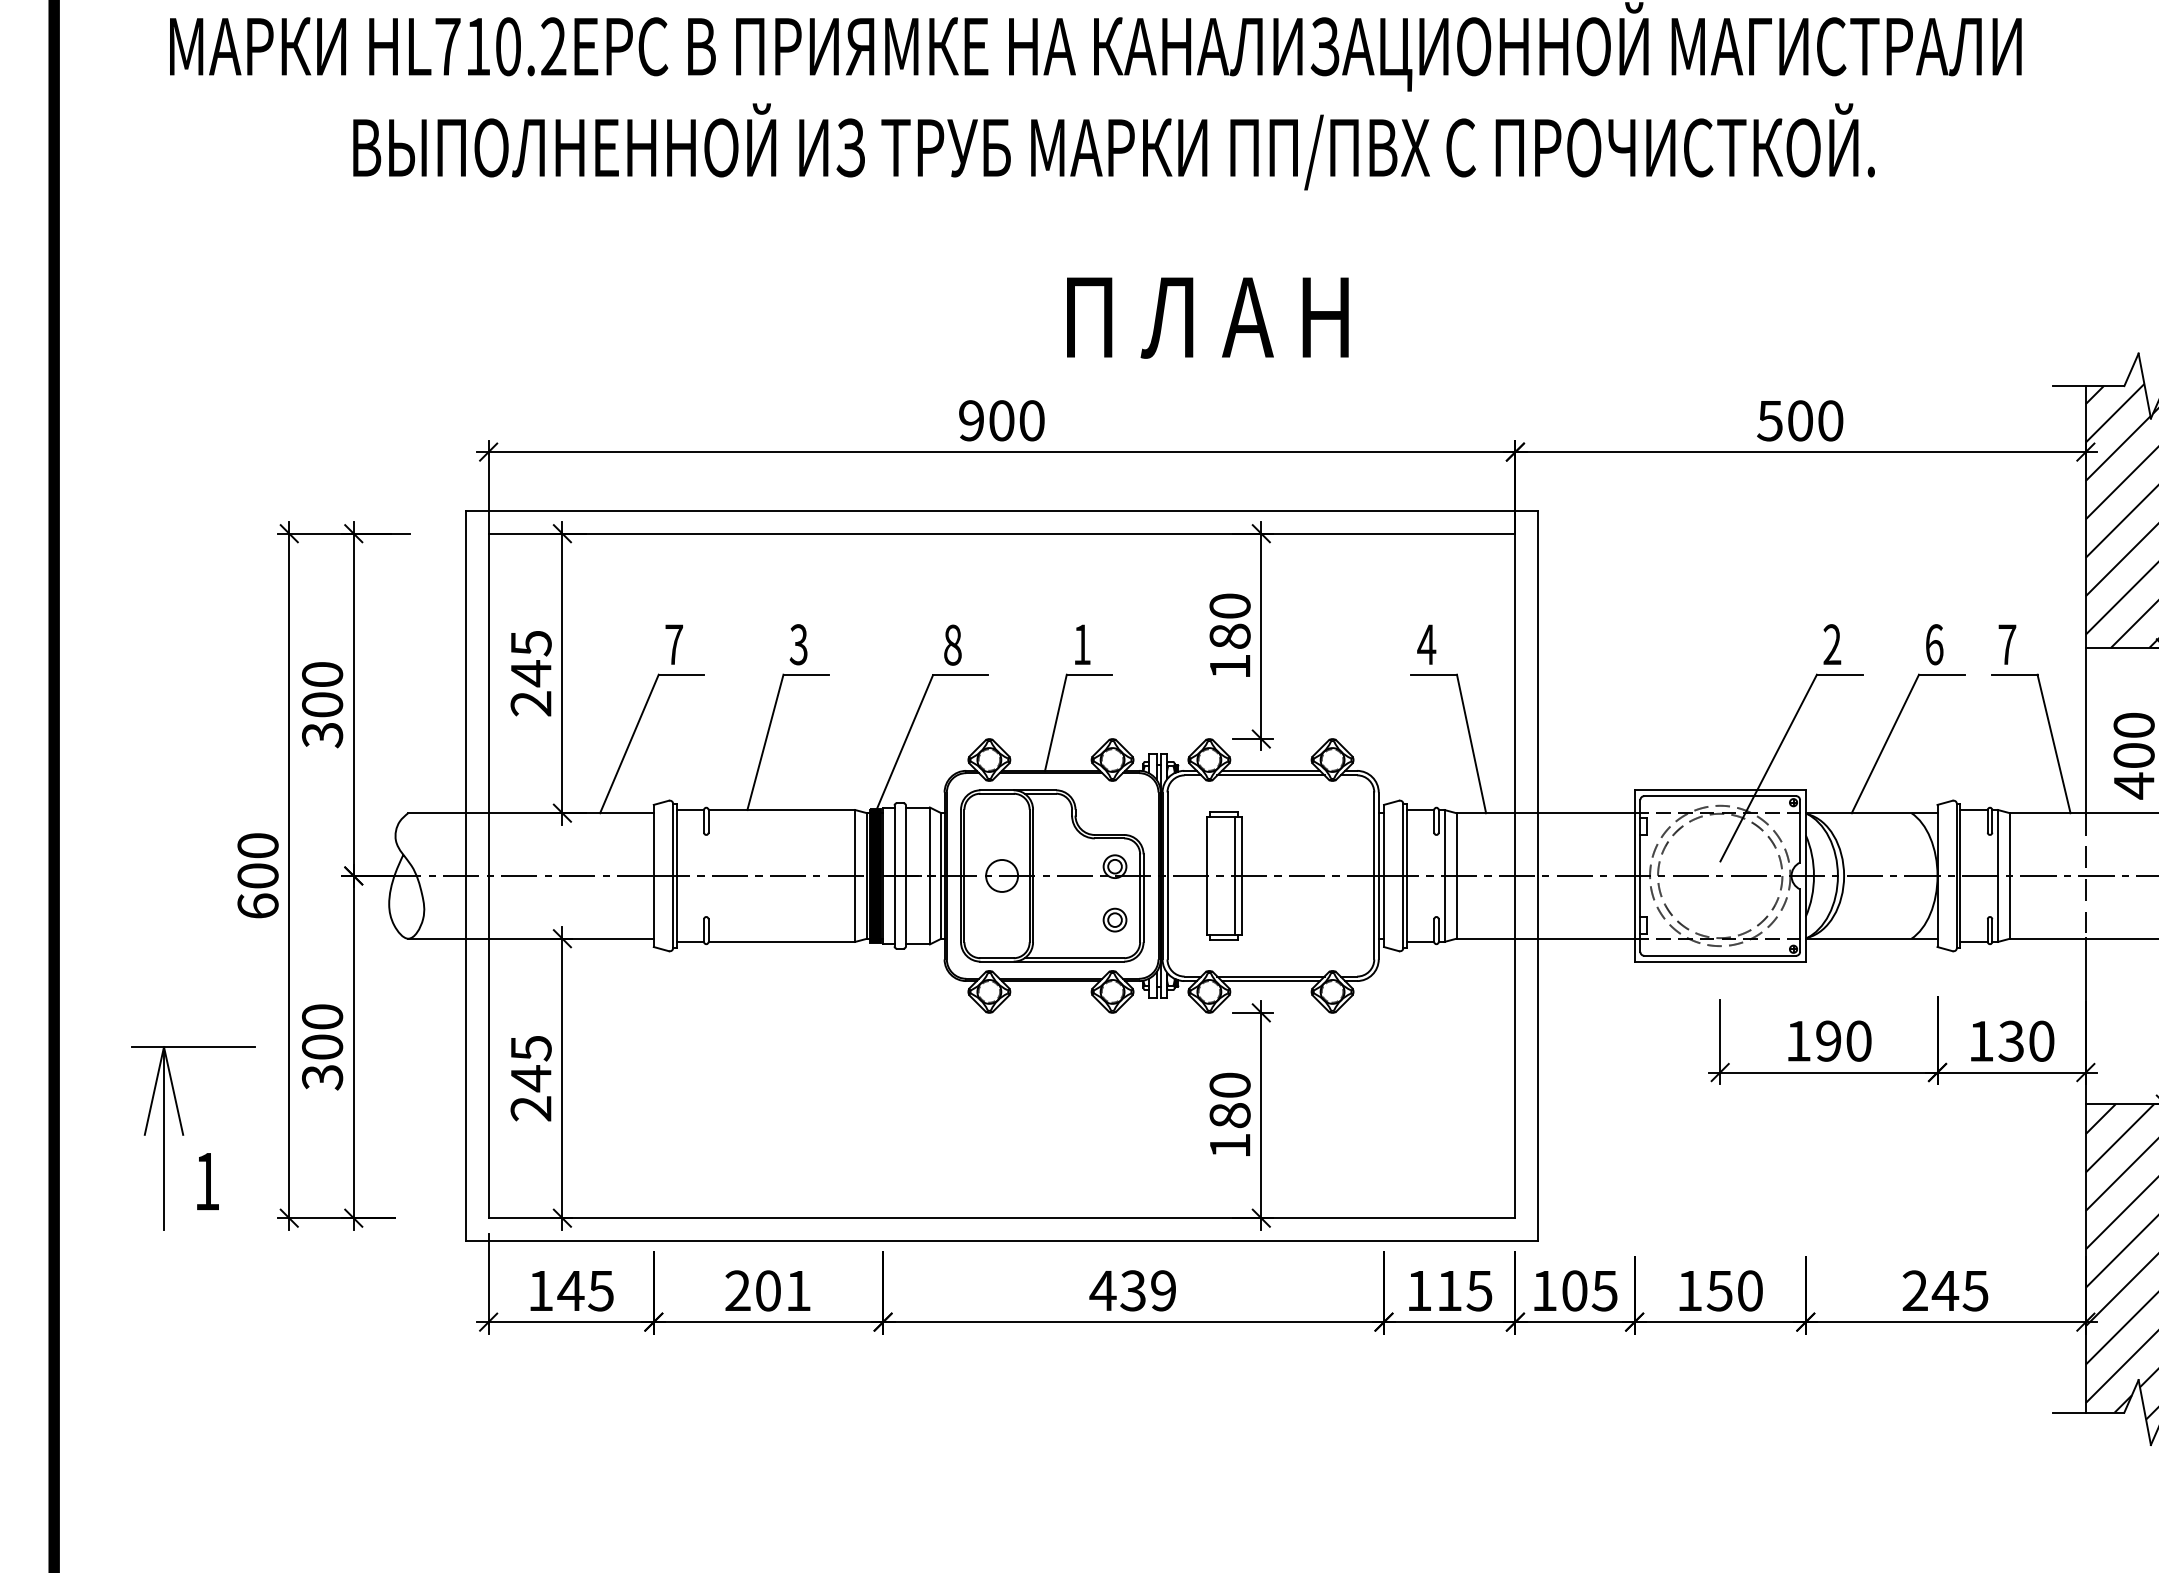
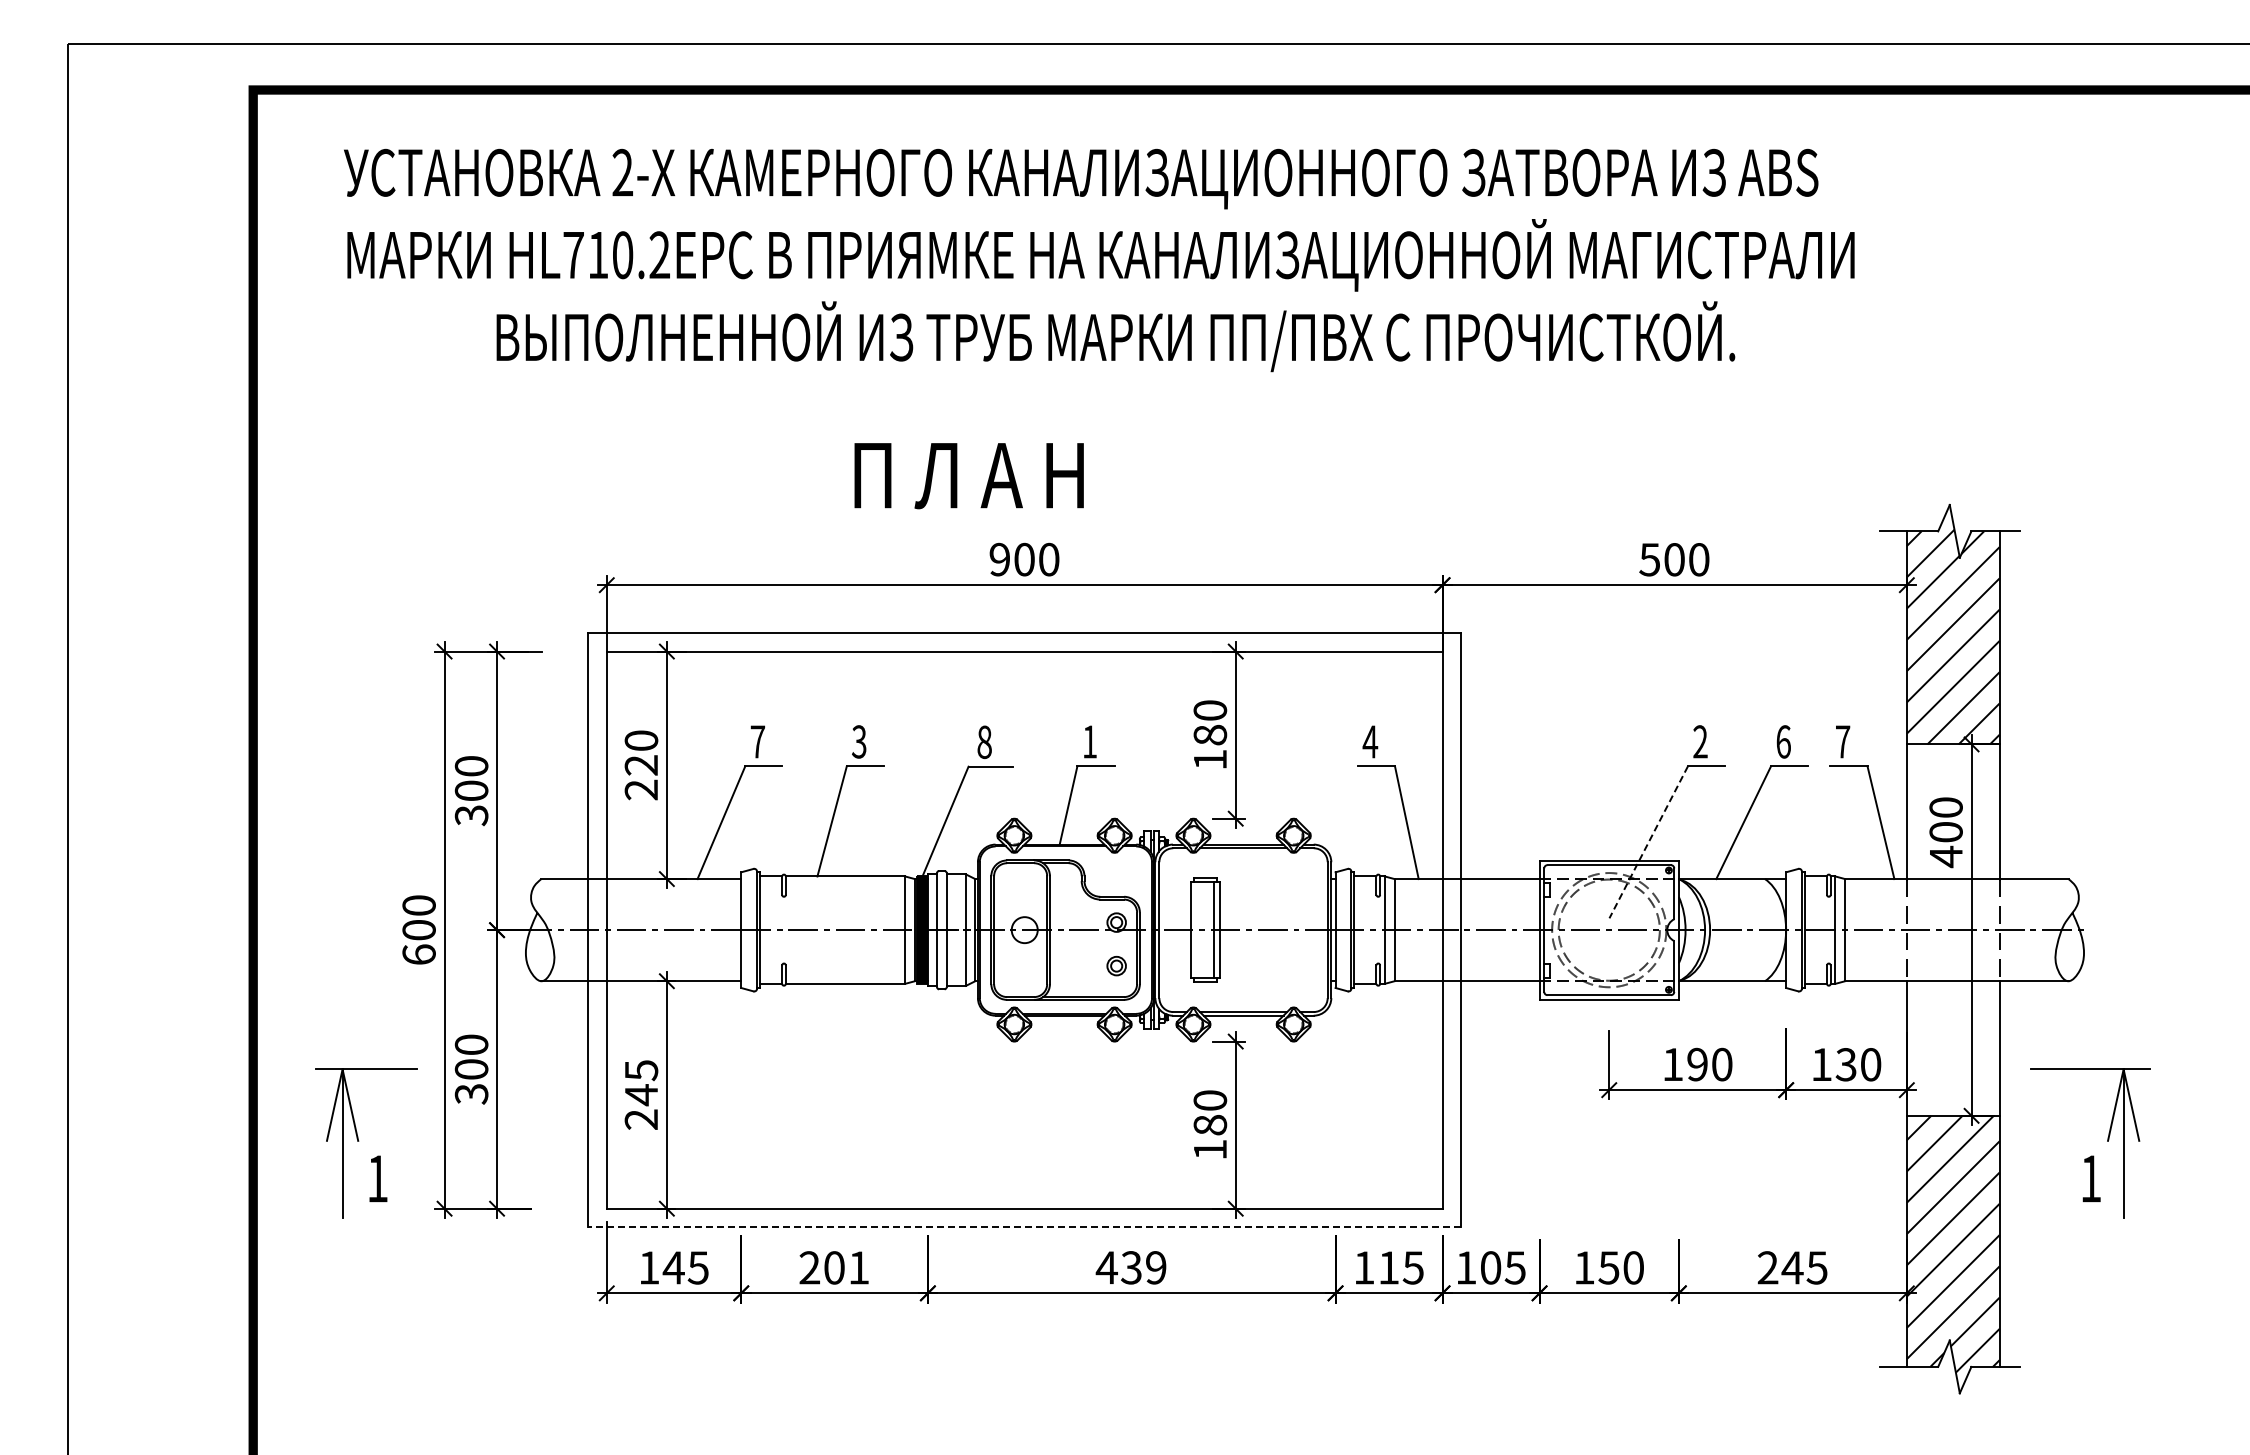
text: (1206, 318) -> (968, 476), moved
text: (531, 658) -> (641, 753), 245 -> 220
line: (1768, 768) -> (1648, 842), solid -> dashed
line: (1001, 1241) -> (1024, 1227), solid -> dashed

